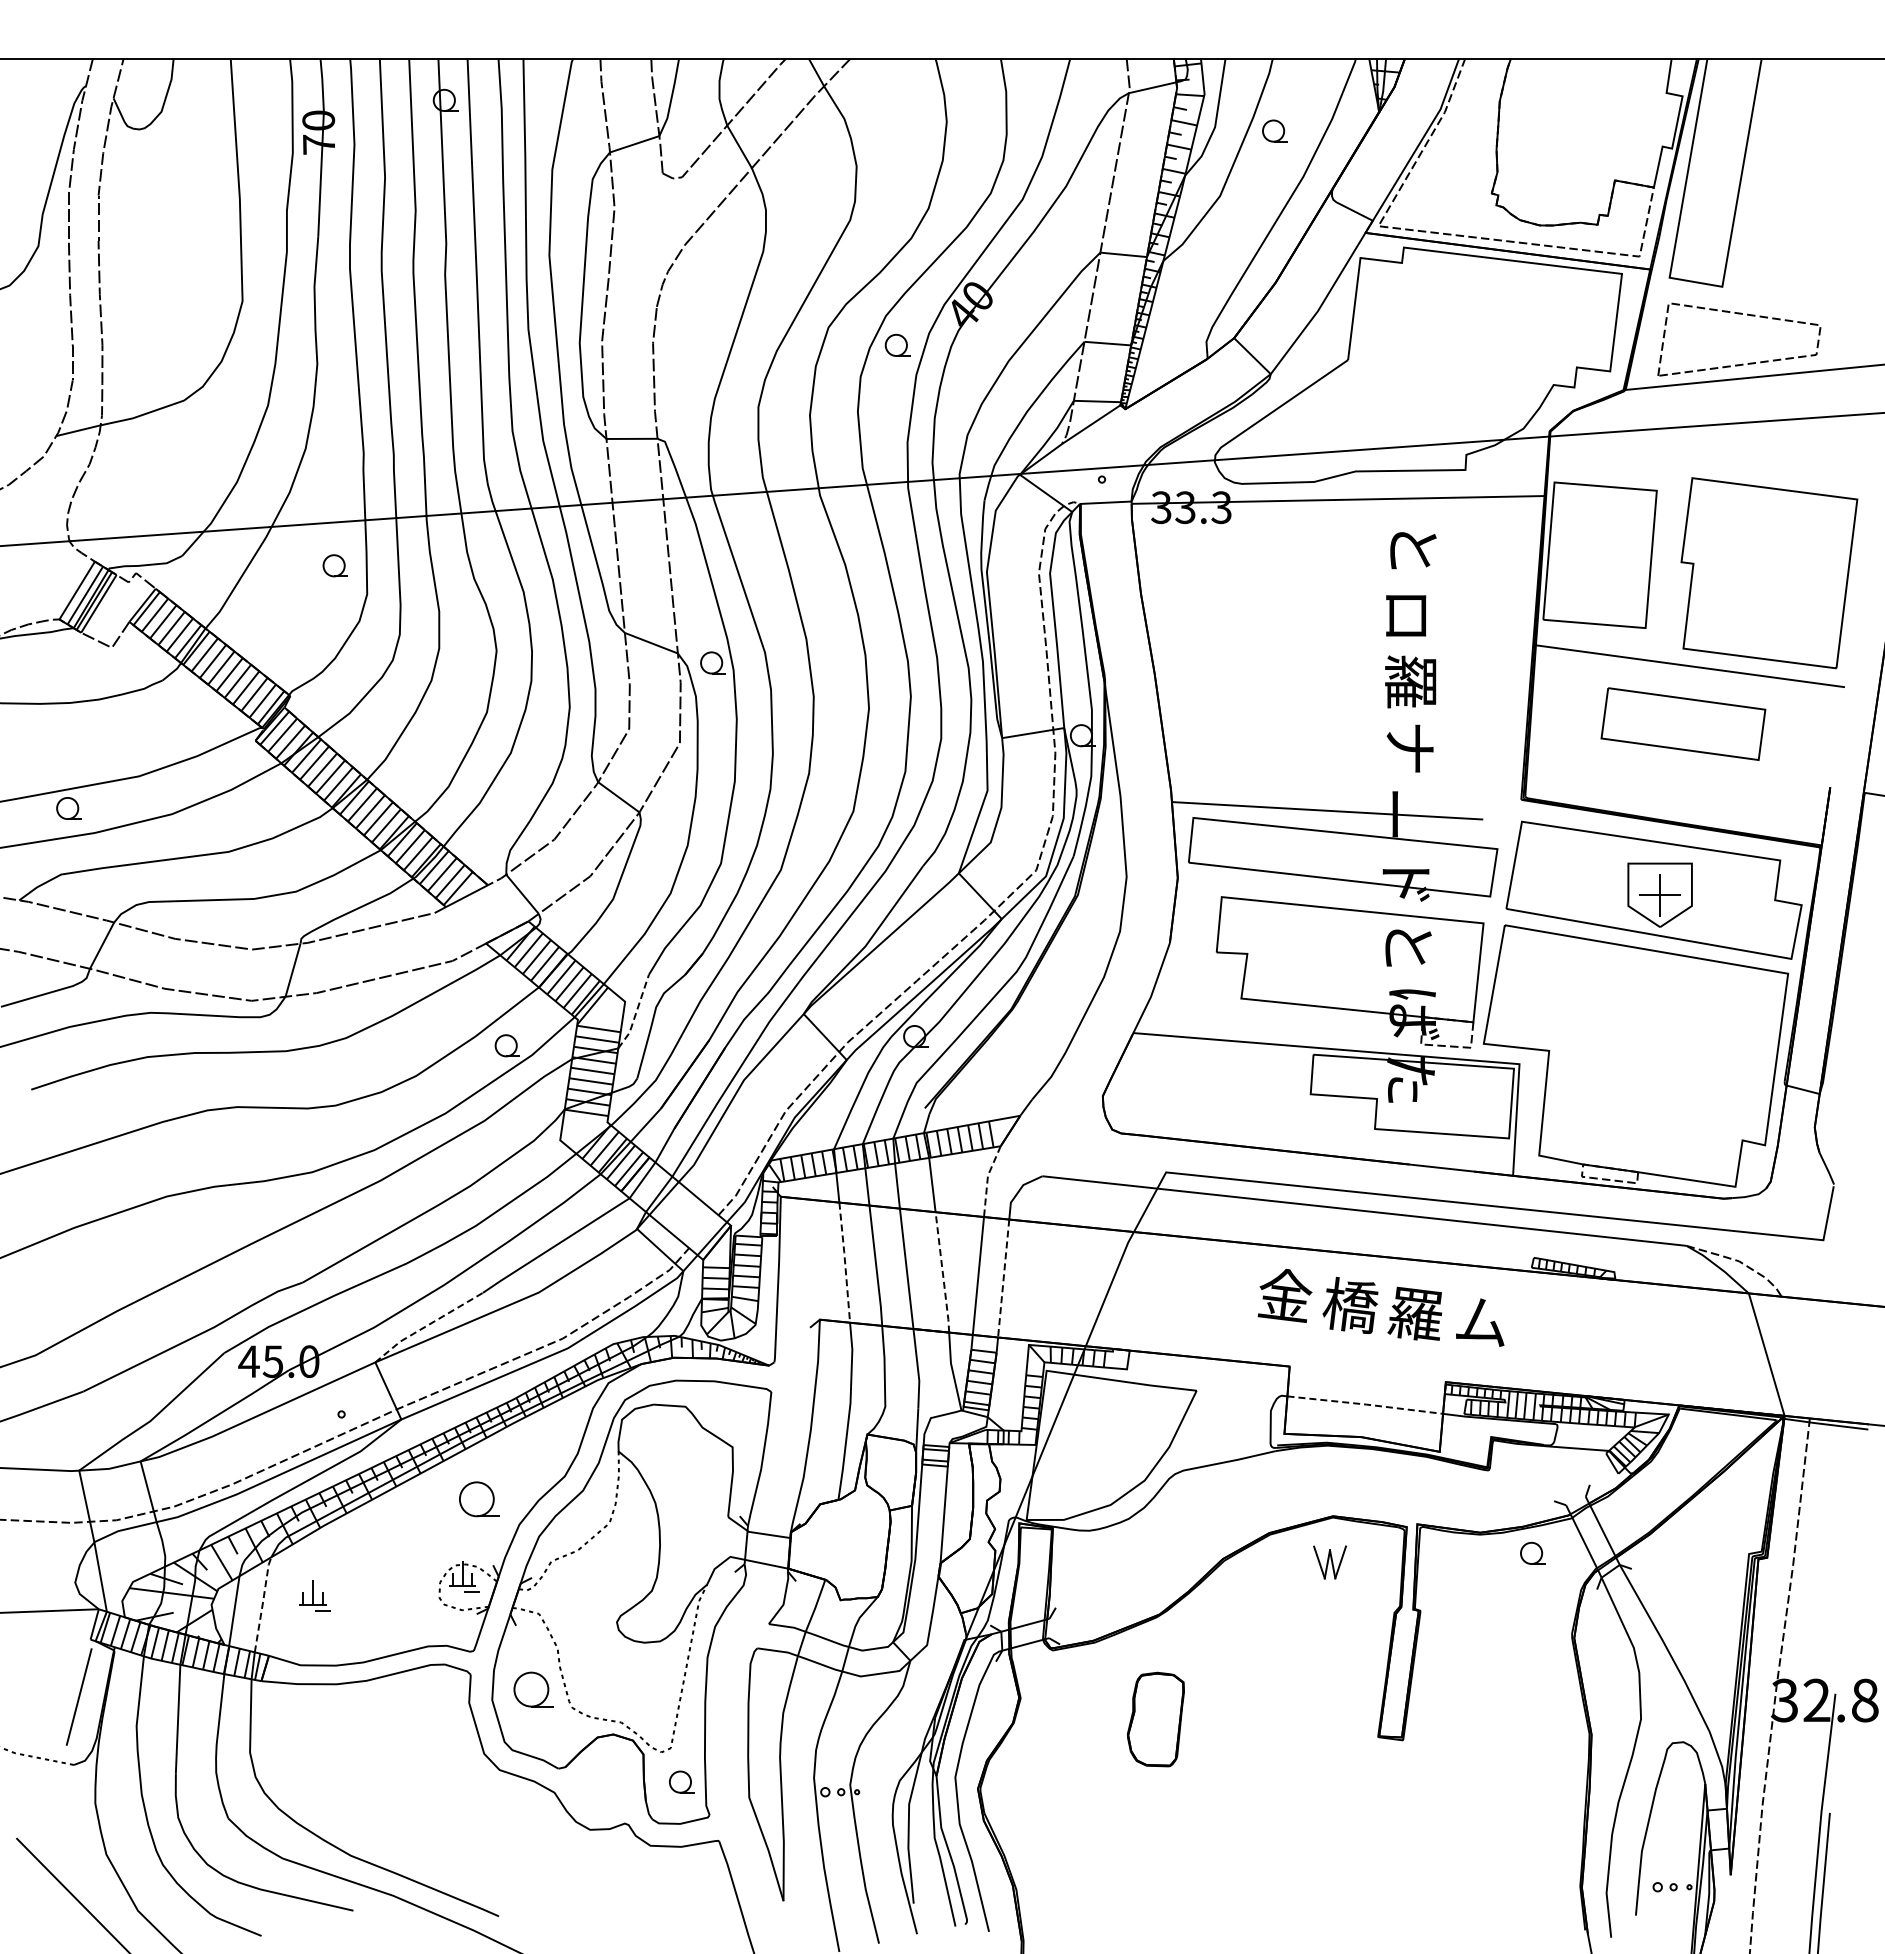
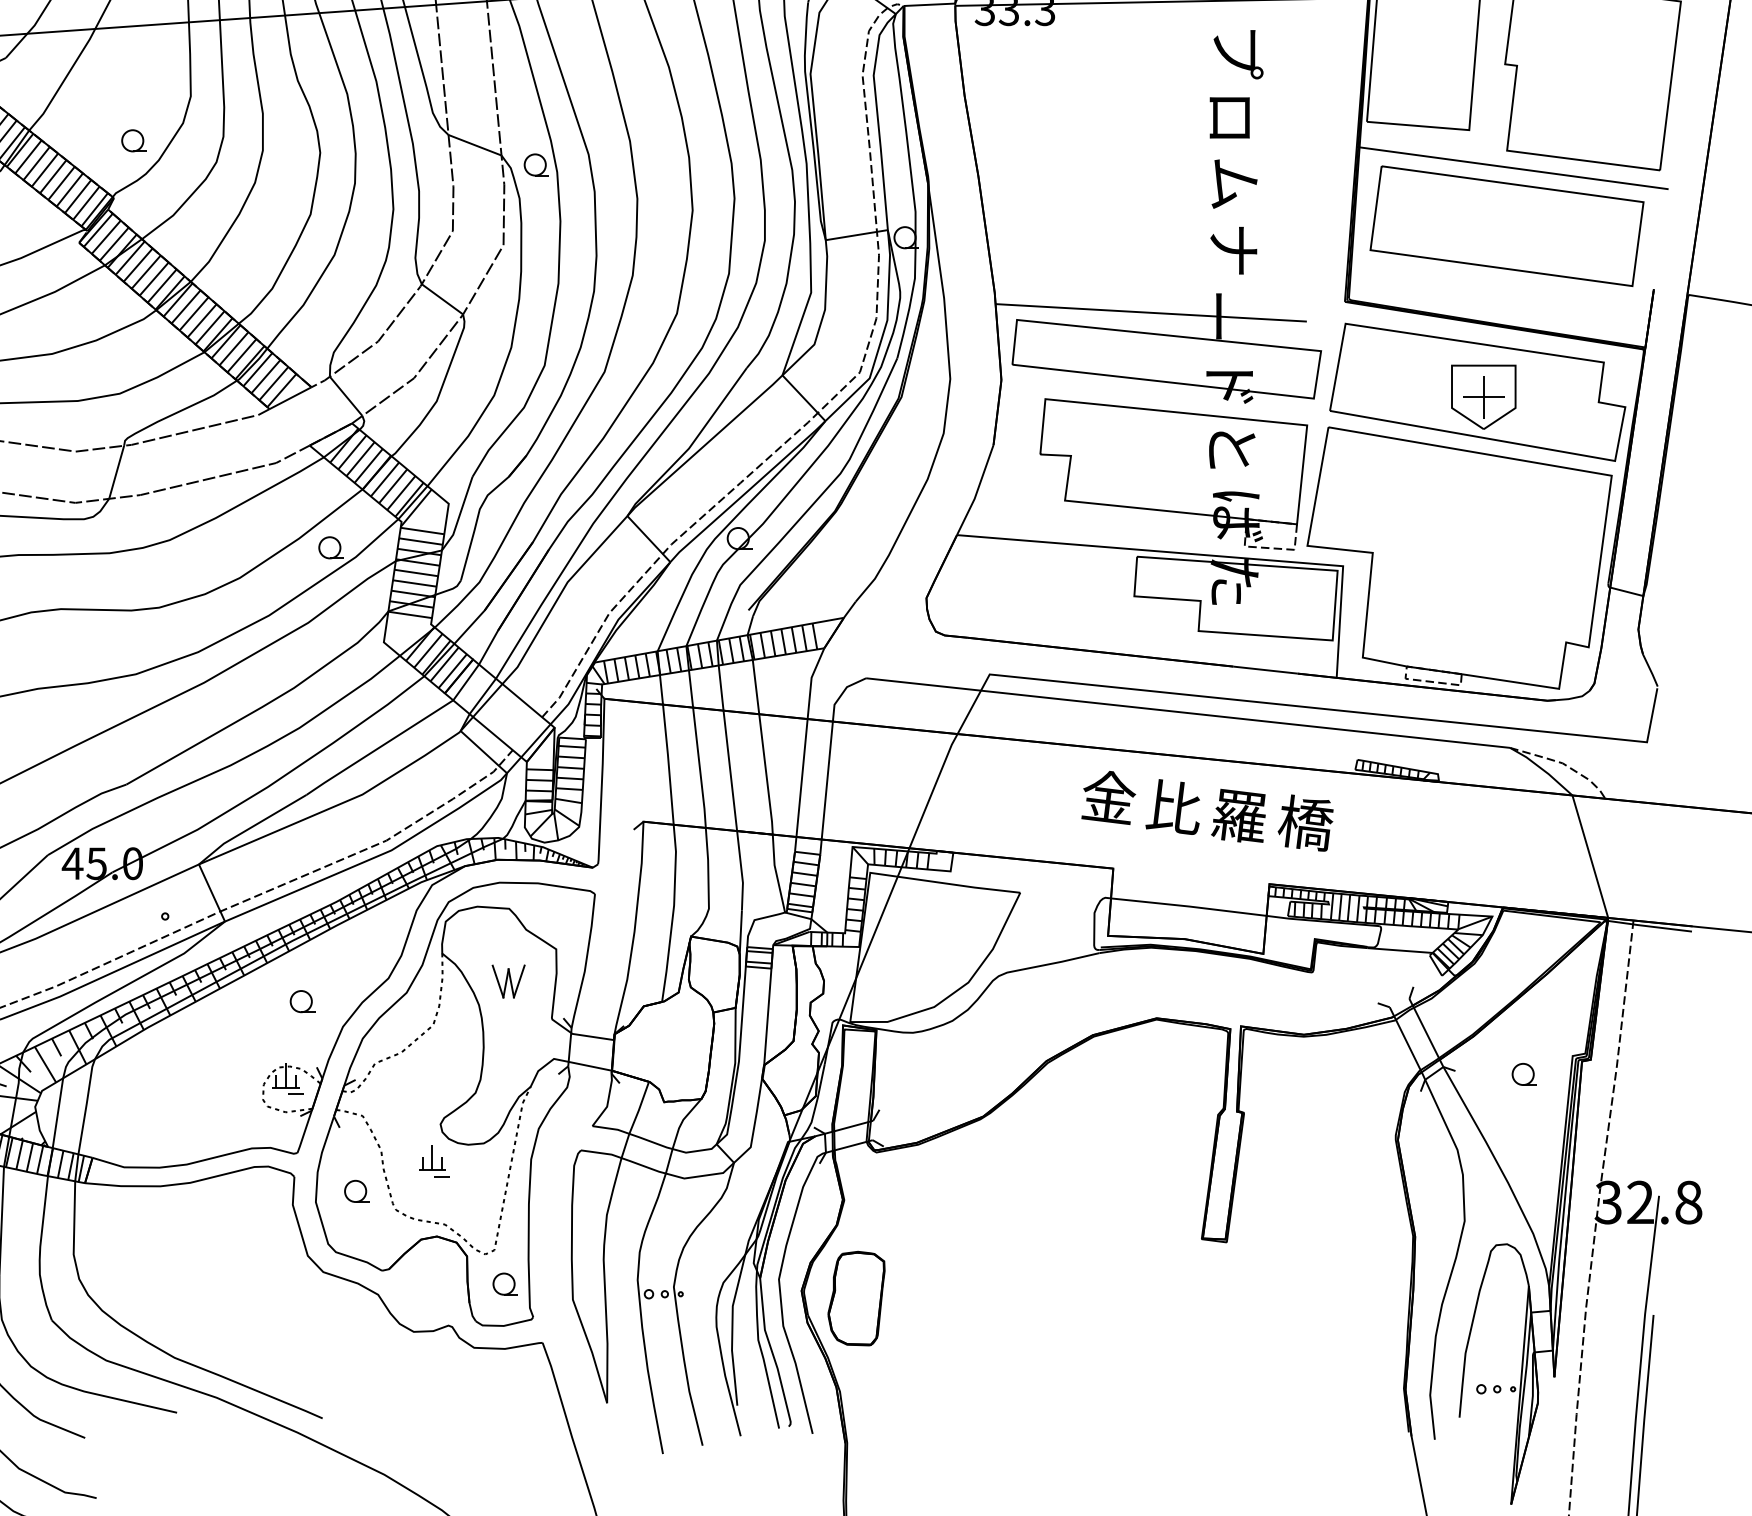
text: (1414, 552) -> (1238, 54), と -> プ
part: (334, 565) -> (133, 140), moved
text: (1410, 681) -> (1234, 183), 羅 -> ム
part: (1683, 723) -> (1507, 225), size x1.67
line: (636, 1013) -> (460, 515), dashed -> solid
line: (987, 1179) -> (811, 681), dashed -> solid
line: (845, 1262) -> (669, 764), dashed -> solid
line: (942, 1272) -> (766, 774), dashed -> solid
line: (1003, 1279) -> (827, 781), dashed -> solid
text: (1349, 1305) -> (1173, 807), 橋 -> 比
text: (1481, 1320) -> (1305, 822), ム -> 橋
line: (426, 1325) -> (250, 827), dashed -> solid
line: (1366, 1404) -> (1190, 906), dashed -> solid
part: (478, 1499) -> (302, 1001), size x0.62
part: (1532, 1552) -> (1524, 1073), moved
part: (1329, 1562) -> (508, 981), moved
part: (314, 1595) -> (434, 1160), moved
line: (263, 1602) -> (87, 1104), dashed -> solid
part: (532, 1688) -> (356, 1190), size x0.62
part: (1155, 1719) -> (856, 1298), moved

